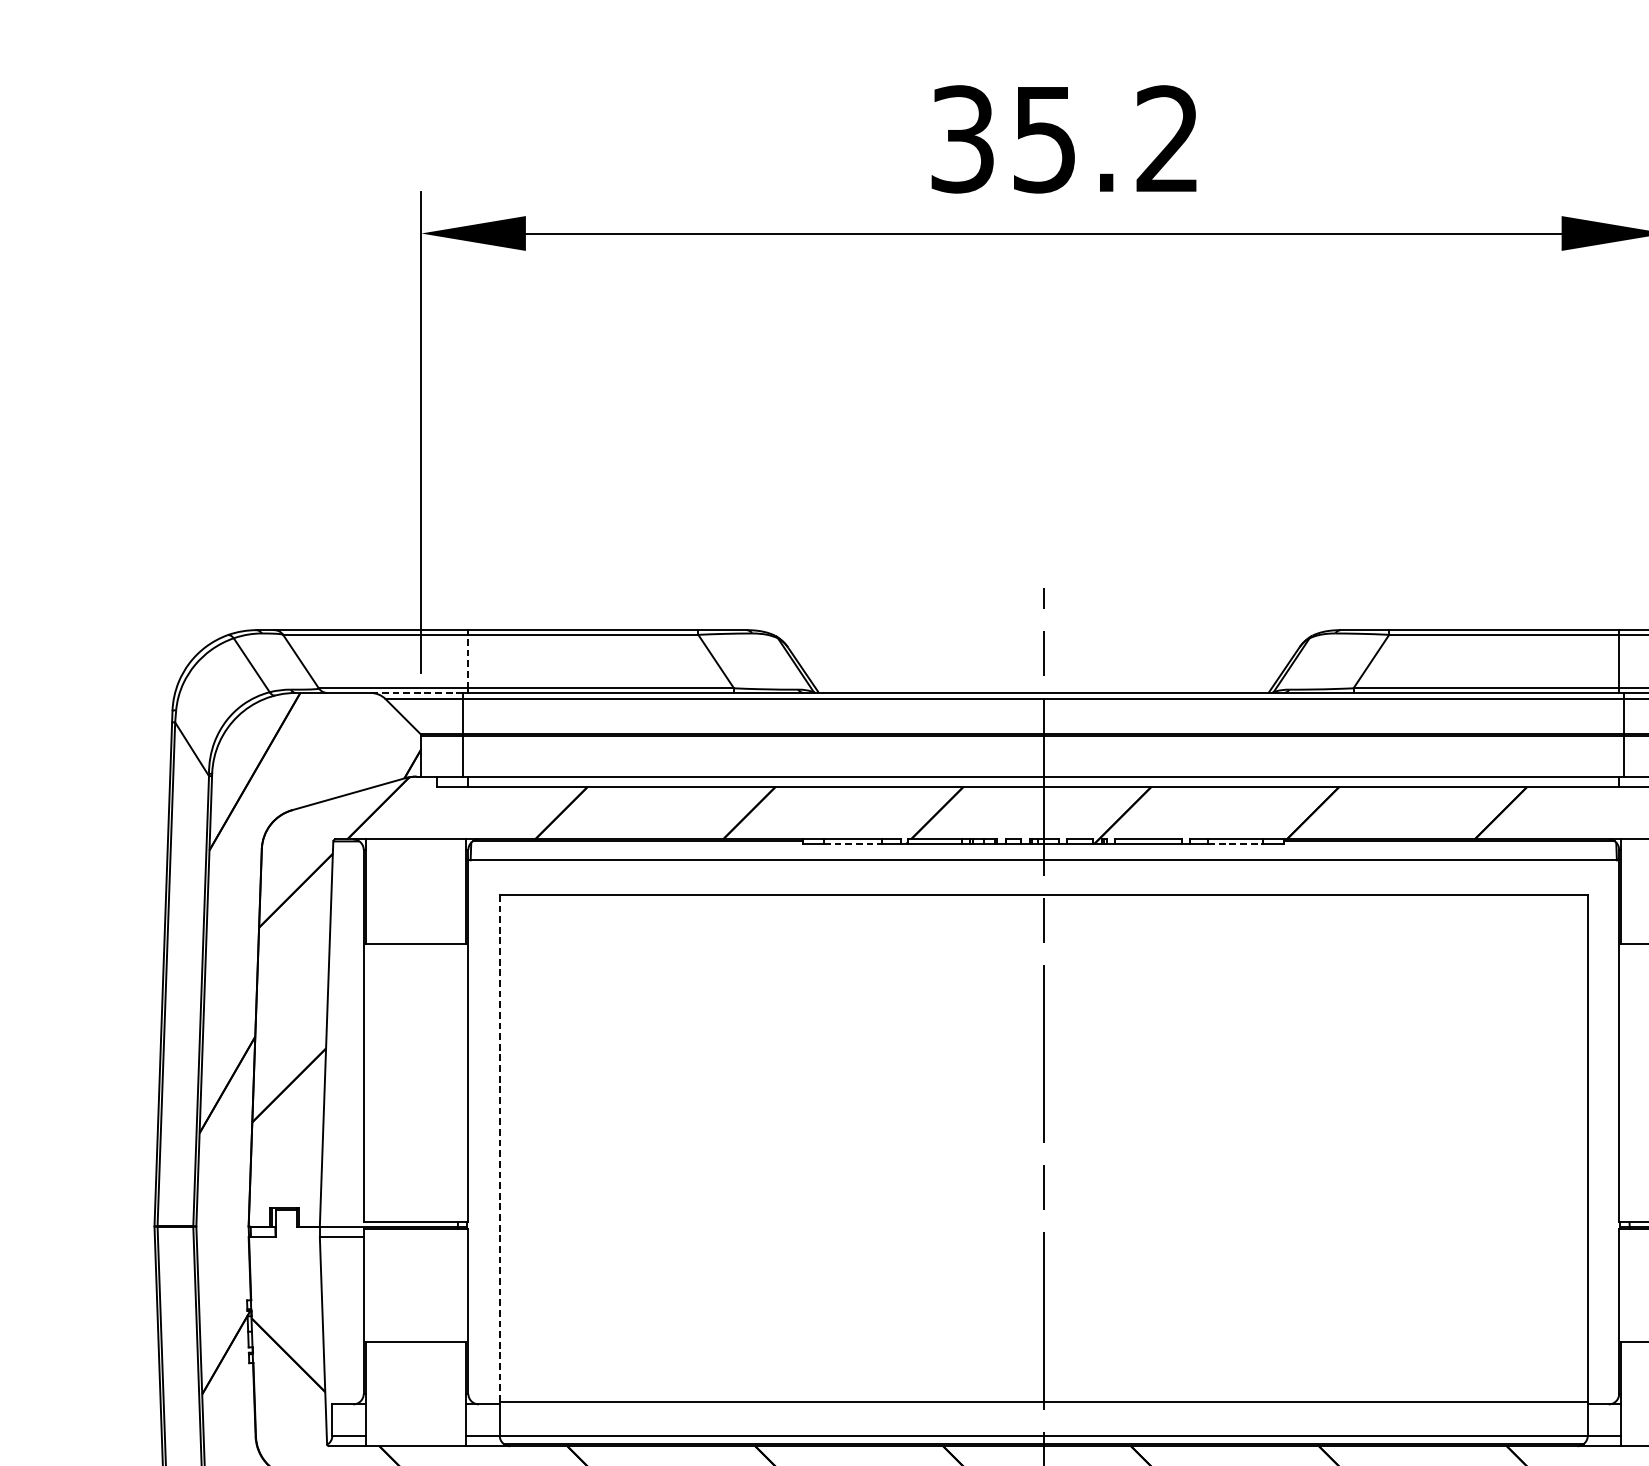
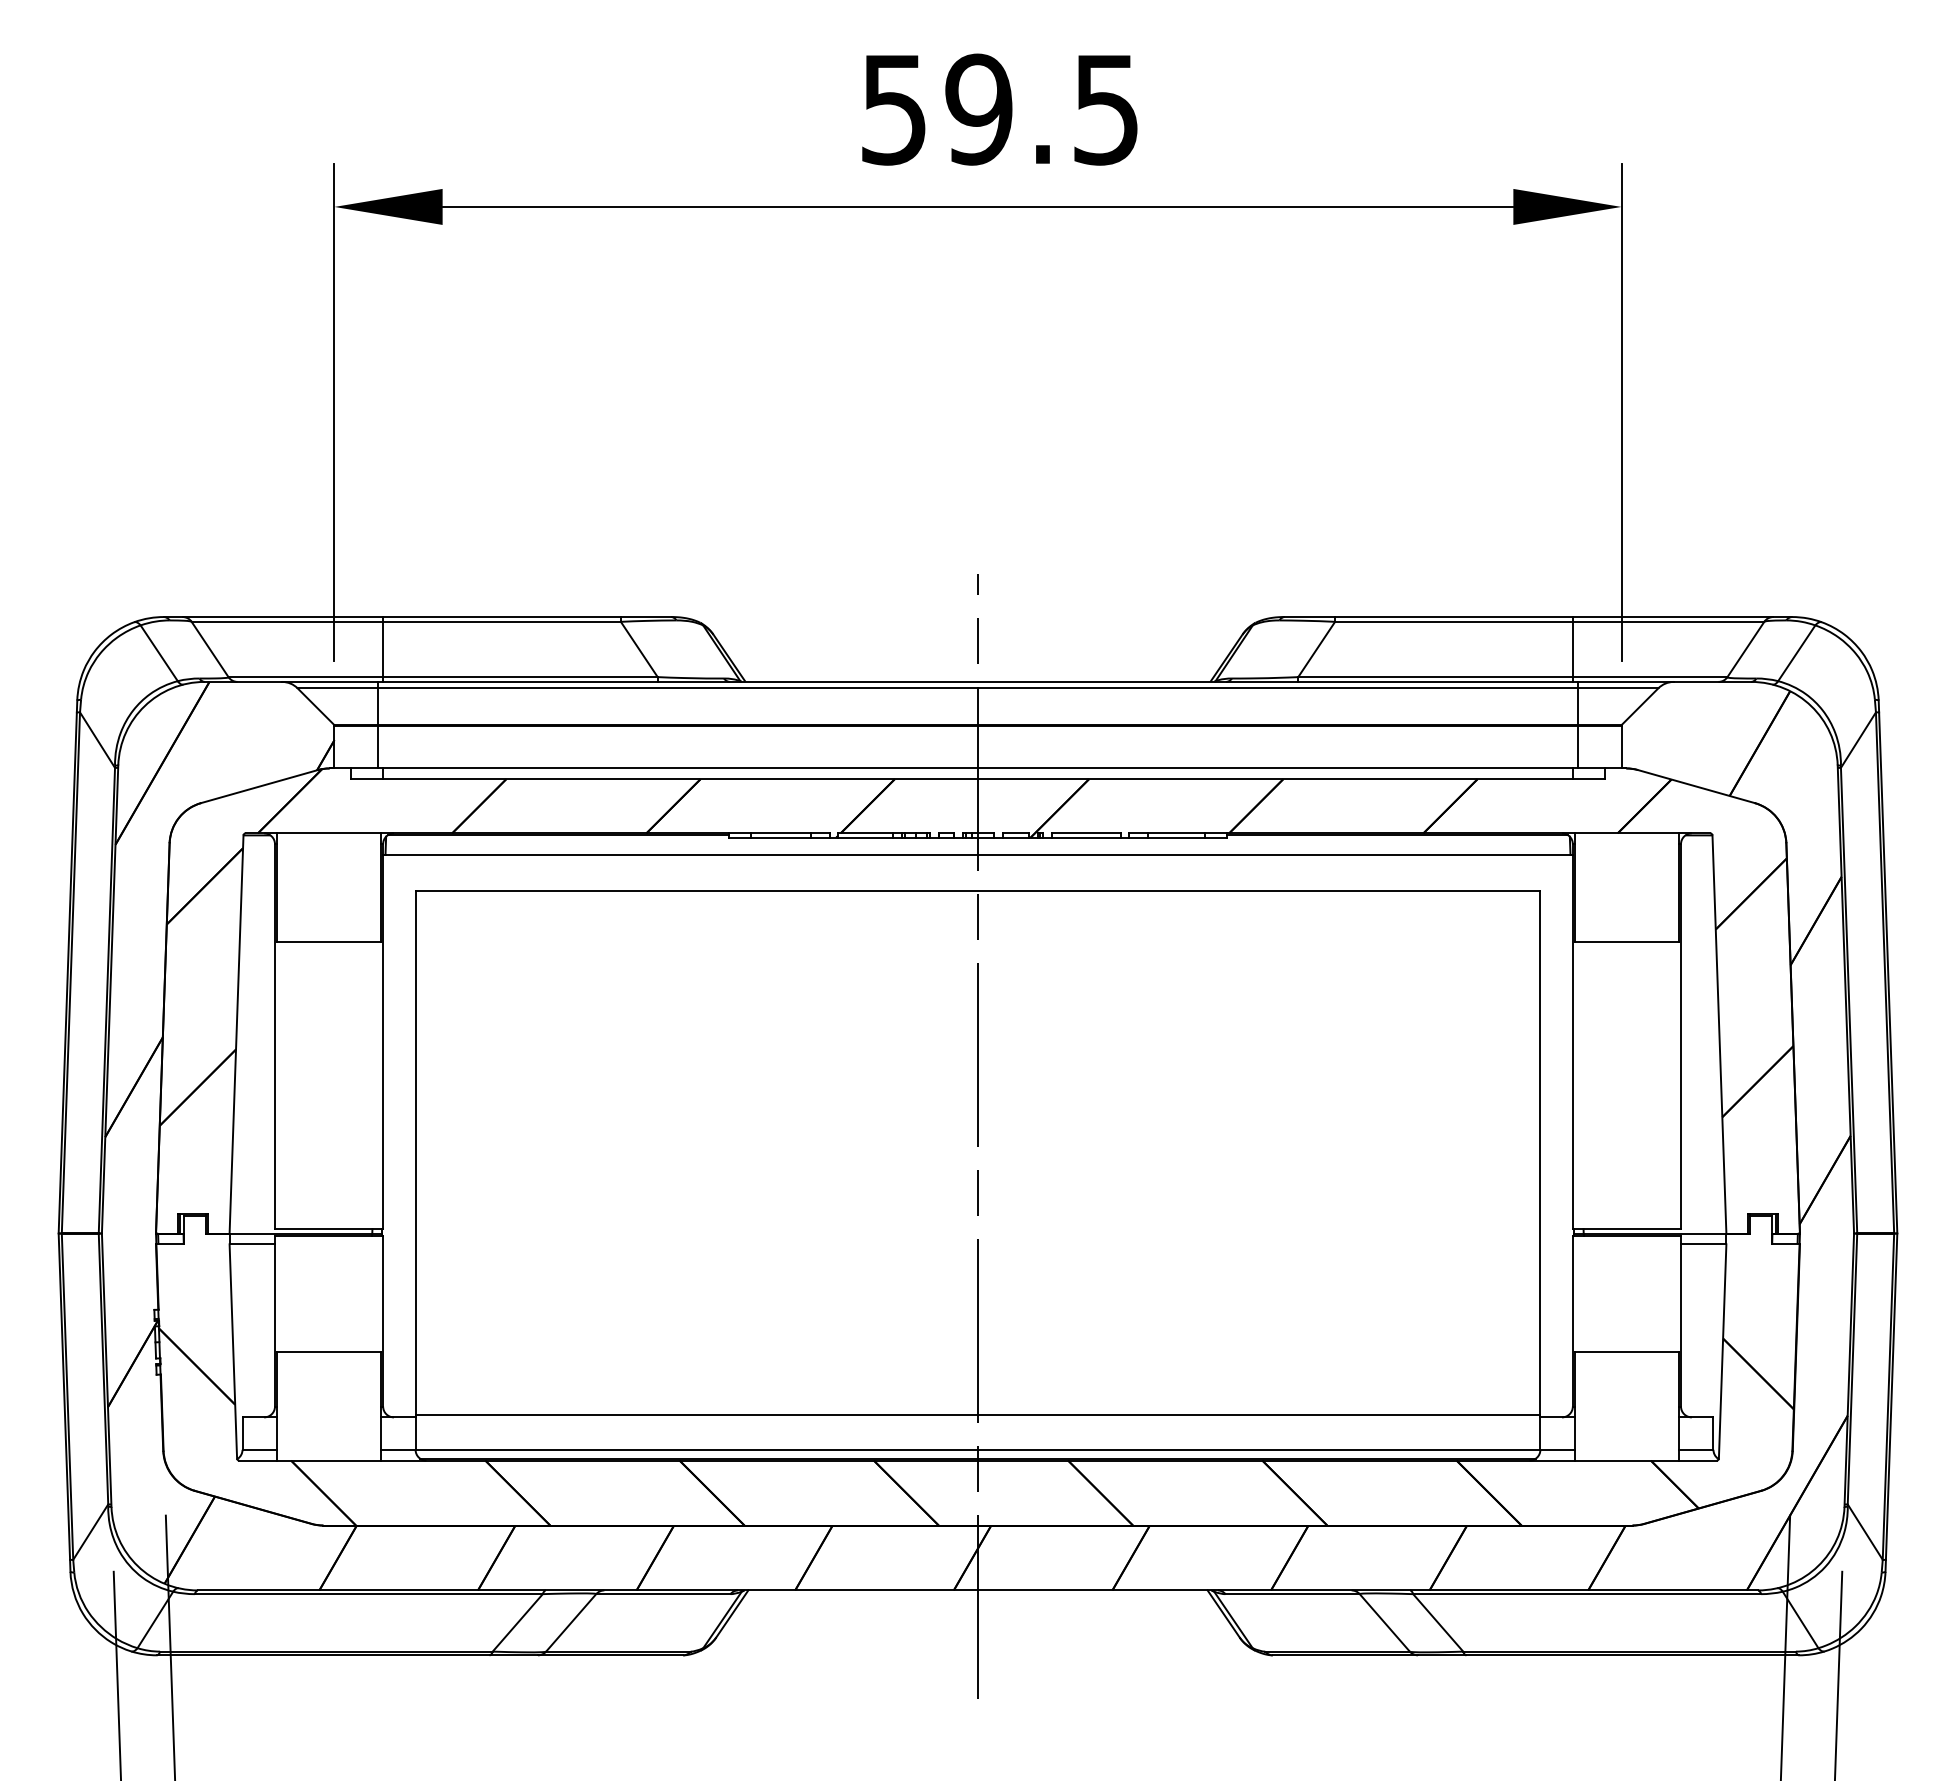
text: (1064, 139) -> (999, 109), 35.2 -> 59.5
line: (468, 661) -> (383, 649), dashed -> solid
line: (416, 692) -> (329, 681), dashed -> solid
line: (852, 843) -> (780, 837), dashed -> solid
line: (1235, 843) -> (1176, 837), dashed -> solid
line: (499, 1148) -> (415, 1152), dashed -> solid

